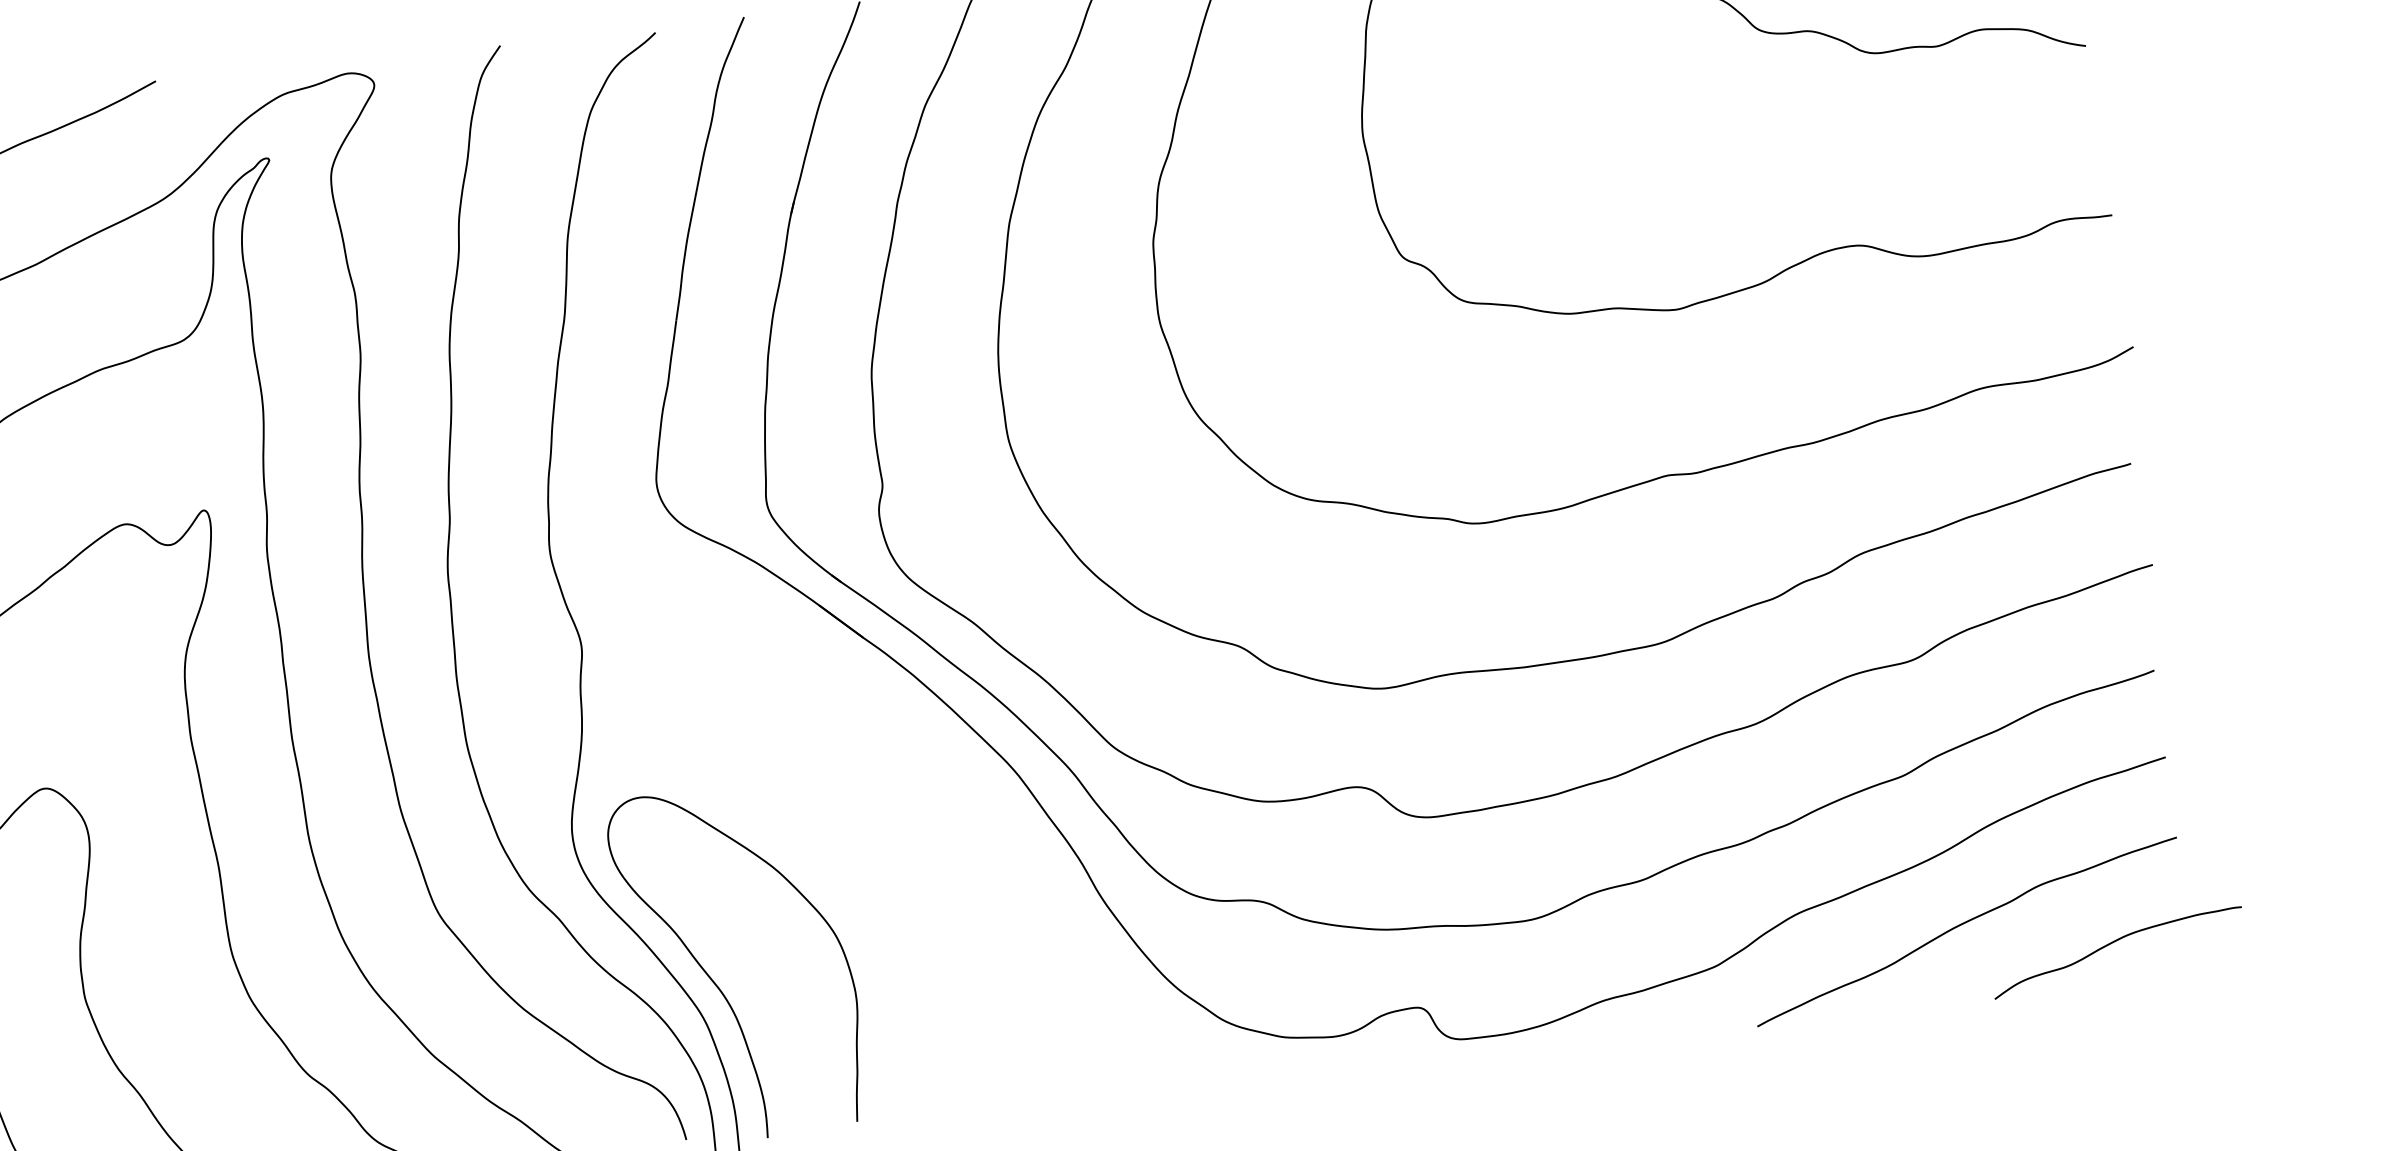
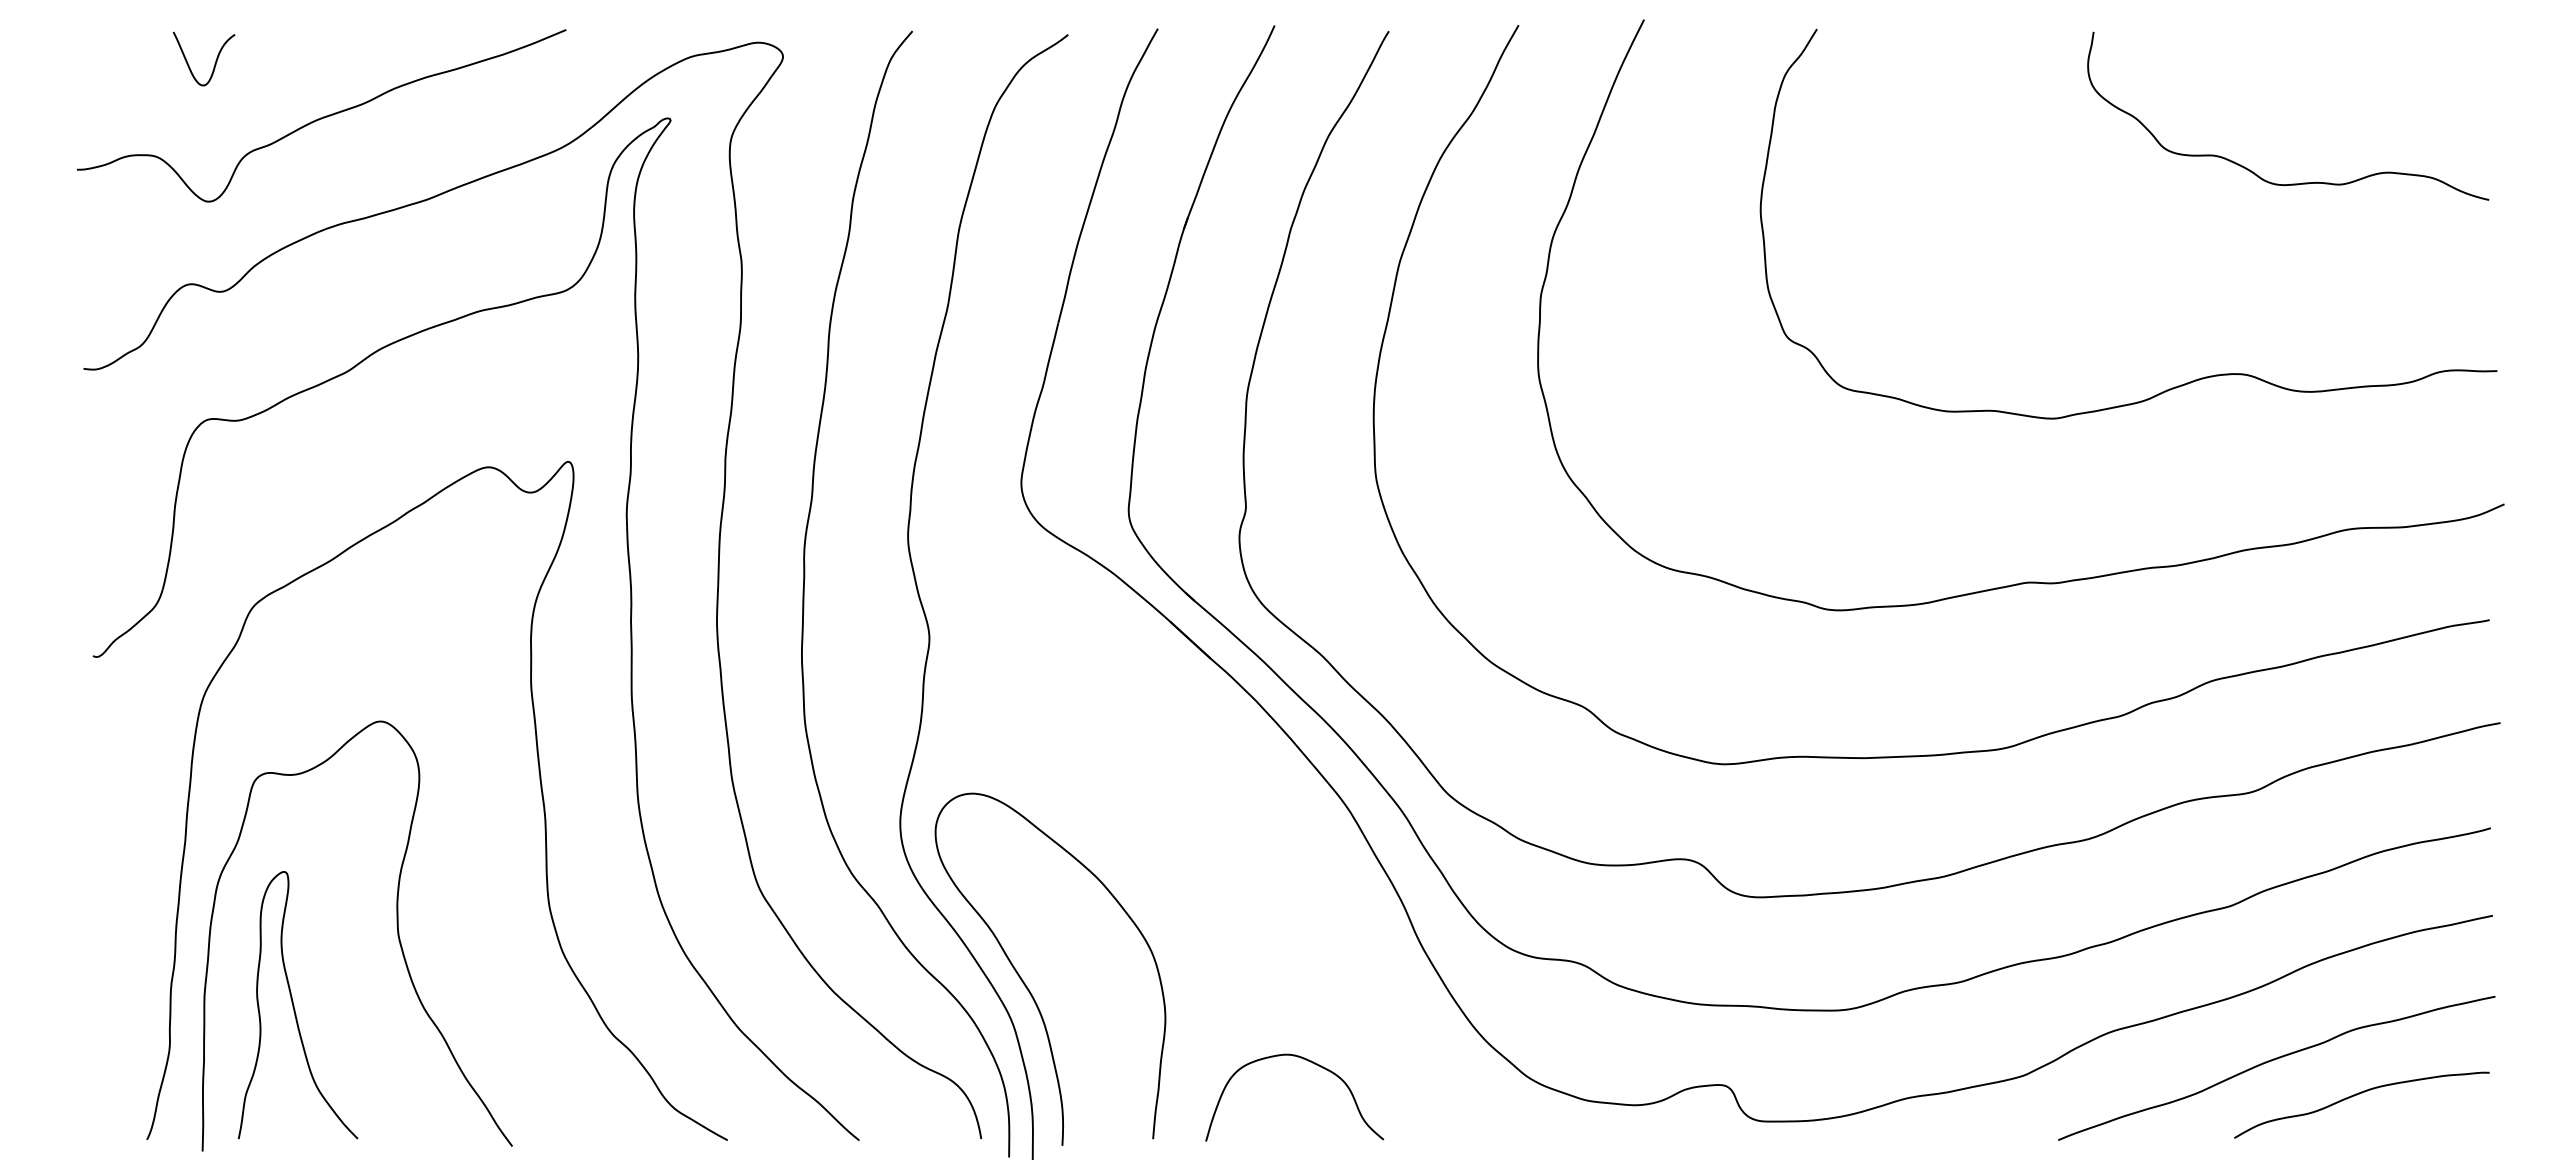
curve: (2112, 943) -> (2357, 1095), moved
curve: (1007, 1029) -> (1312, 1063), added

